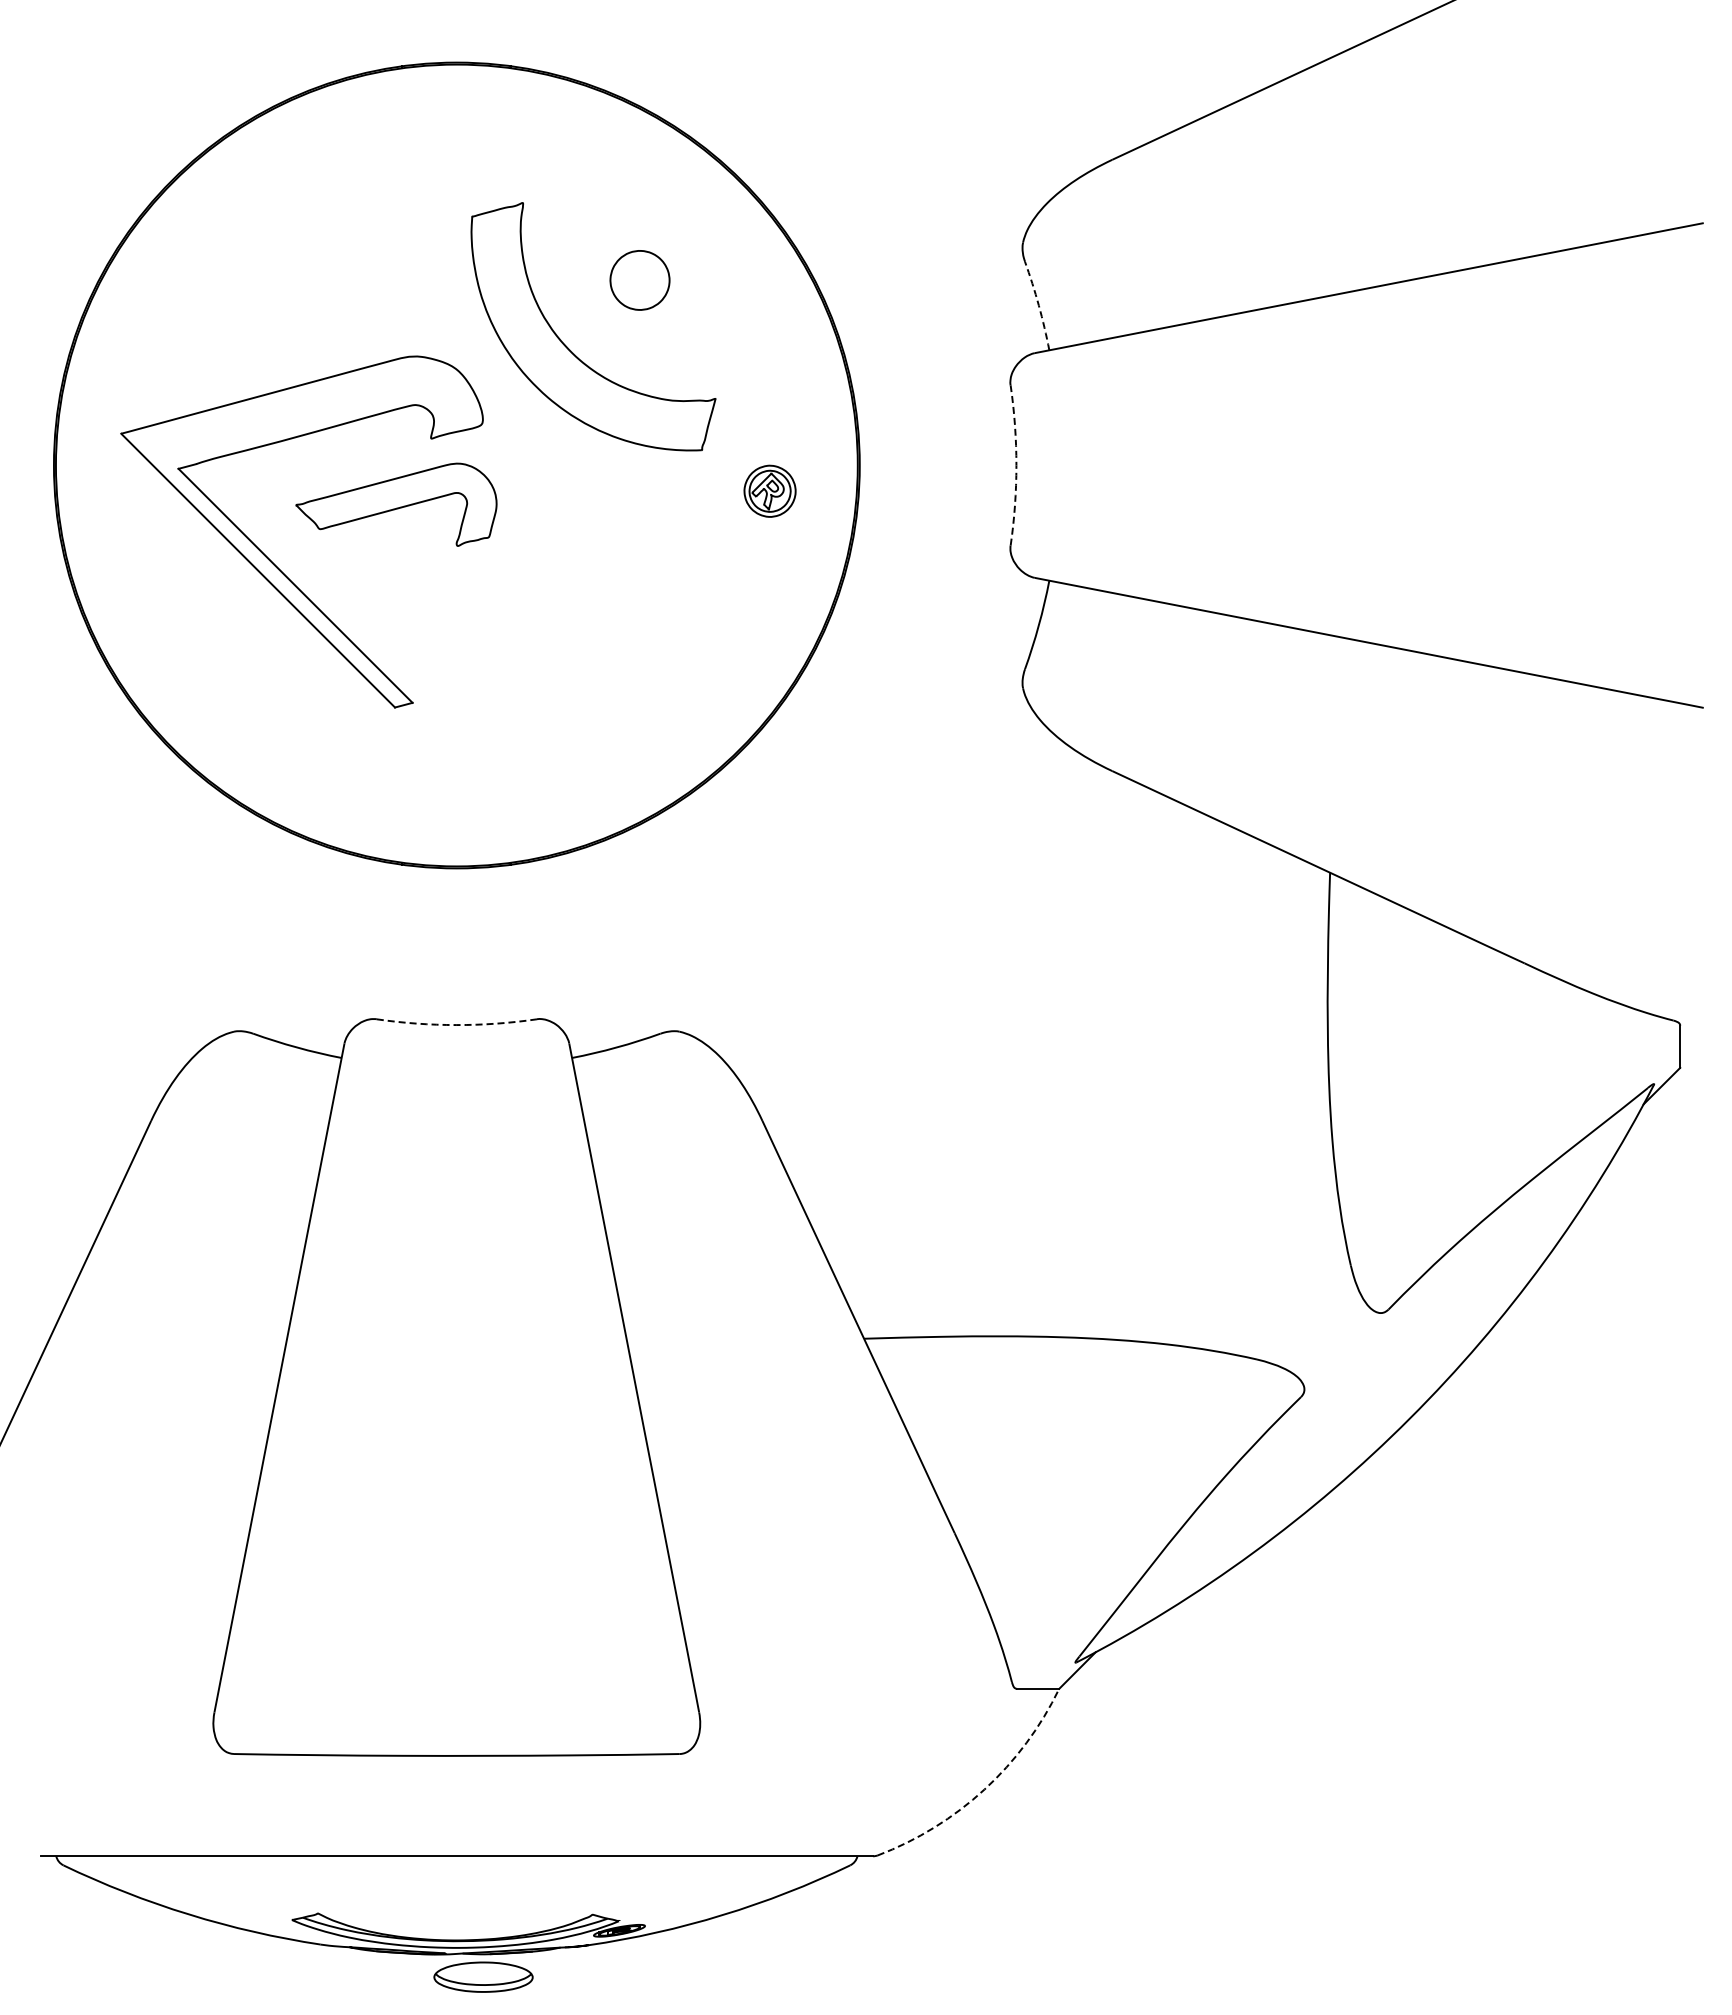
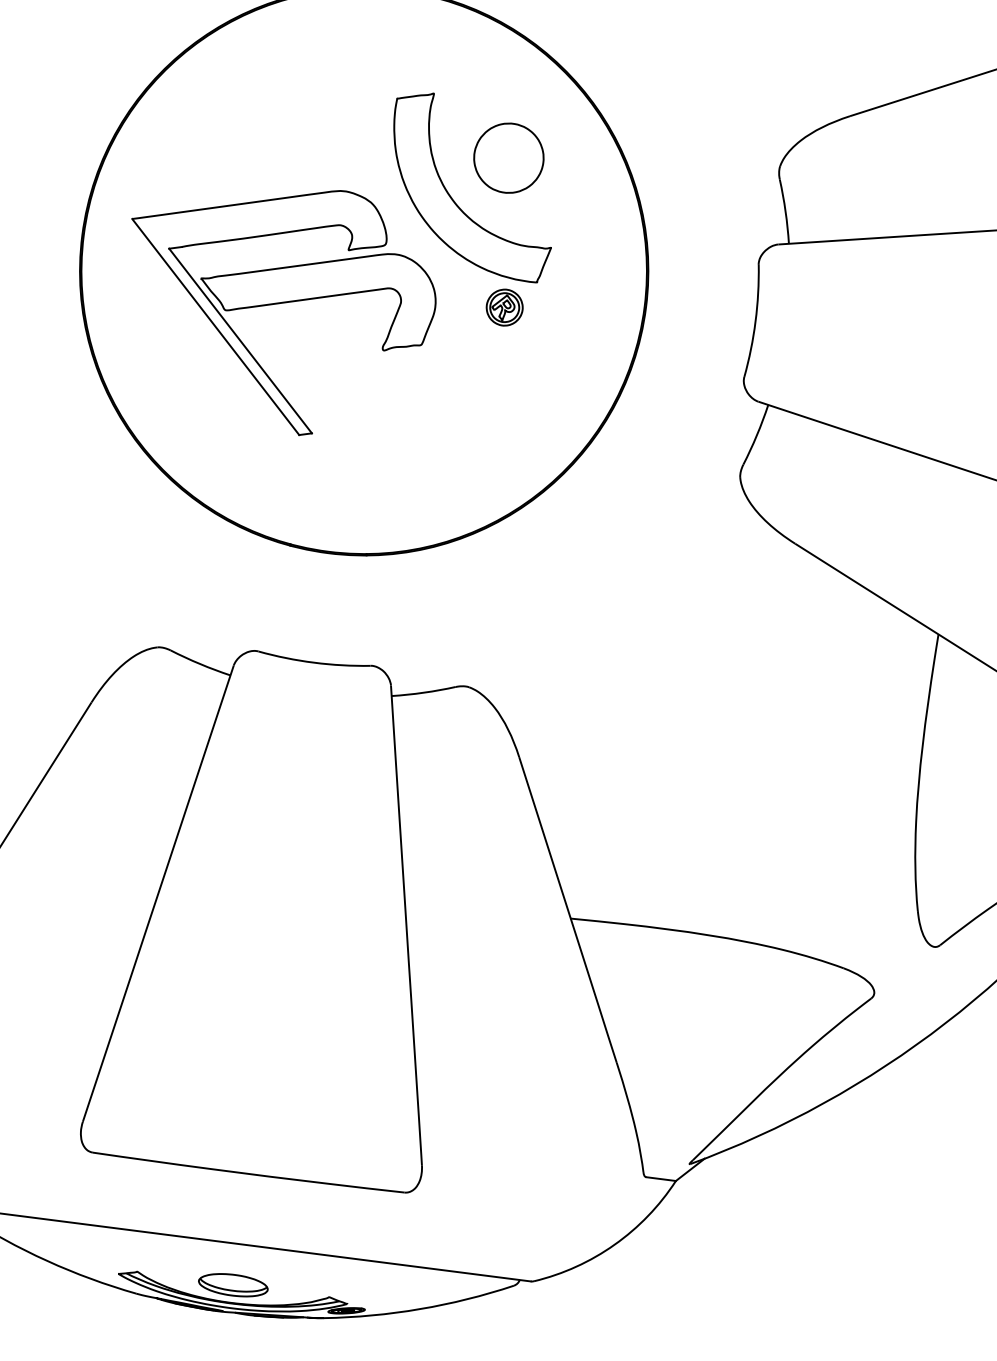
part: (639, 280) -> (508, 158), size x1.67
arc: (1038, 305) -> (785, 211), dashed -> solid
arc: (1016, 465) -> (755, 321), dashed -> solid
part: (769, 490) -> (504, 307), moved
part: (396, 504) -> (318, 293), size x1.67
arc: (456, 1025) -> (313, 662), dashed -> solid
arc: (984, 1789) -> (614, 1244), dashed -> solid
part: (483, 1976) -> (233, 1284), moved

